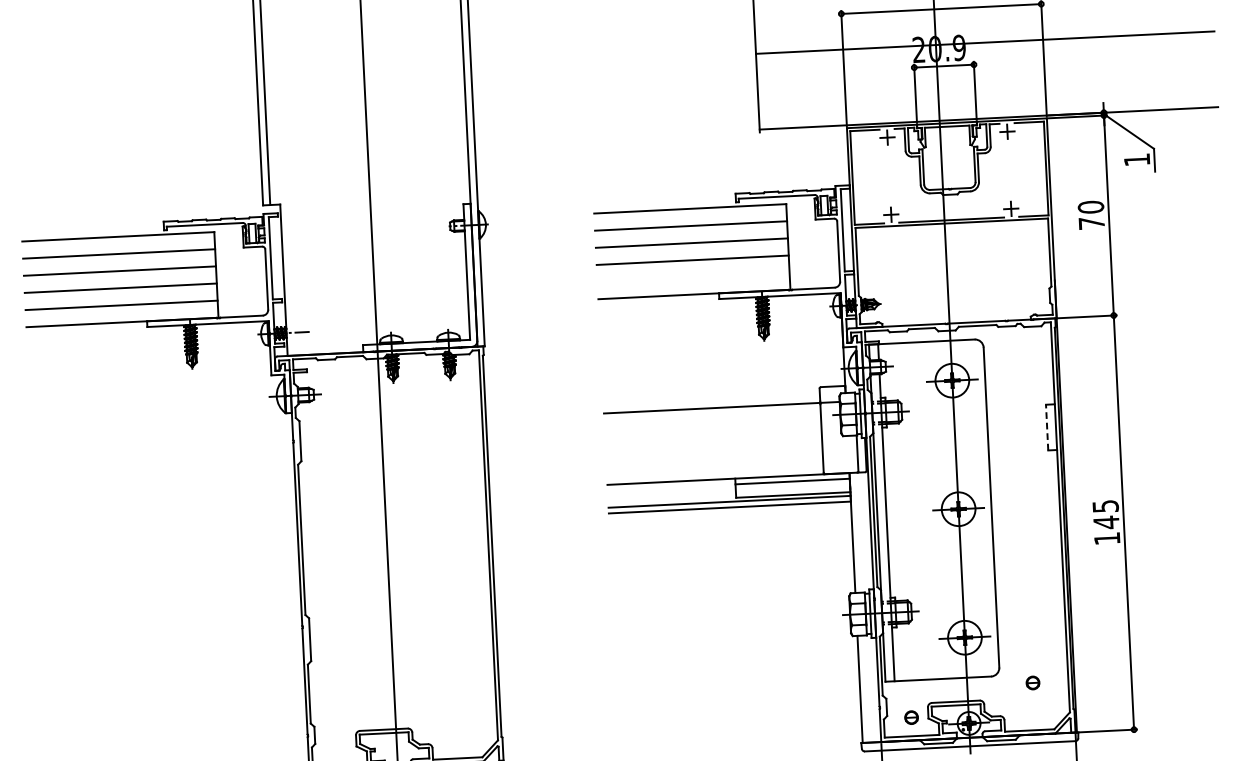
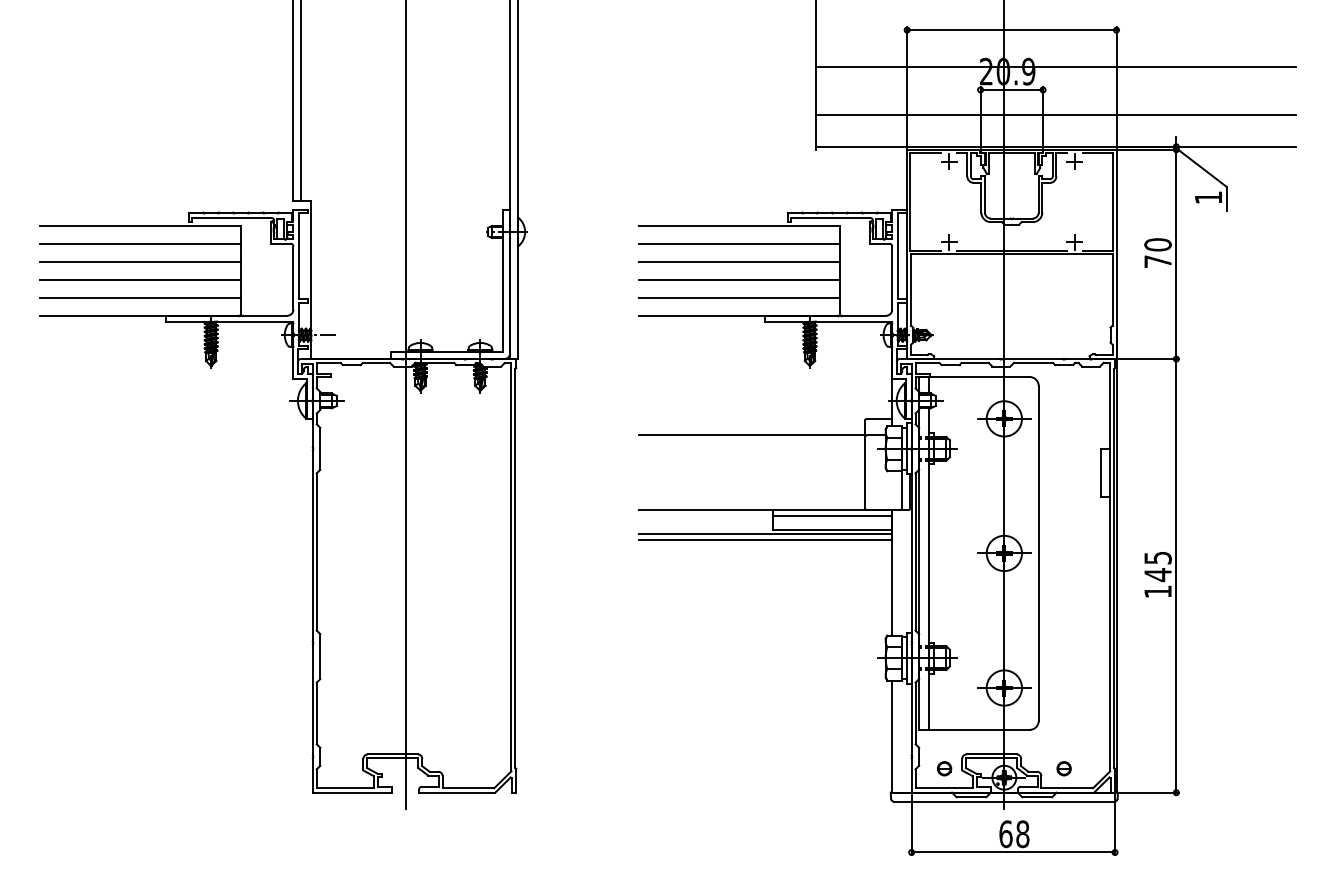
line: (986, 87) -> (1055, 114), added
line: (692, 277) -> (738, 297), added
line: (1046, 427) -> (1100, 472), dashed -> solid
part: (1032, 682) -> (1063, 768), moved

